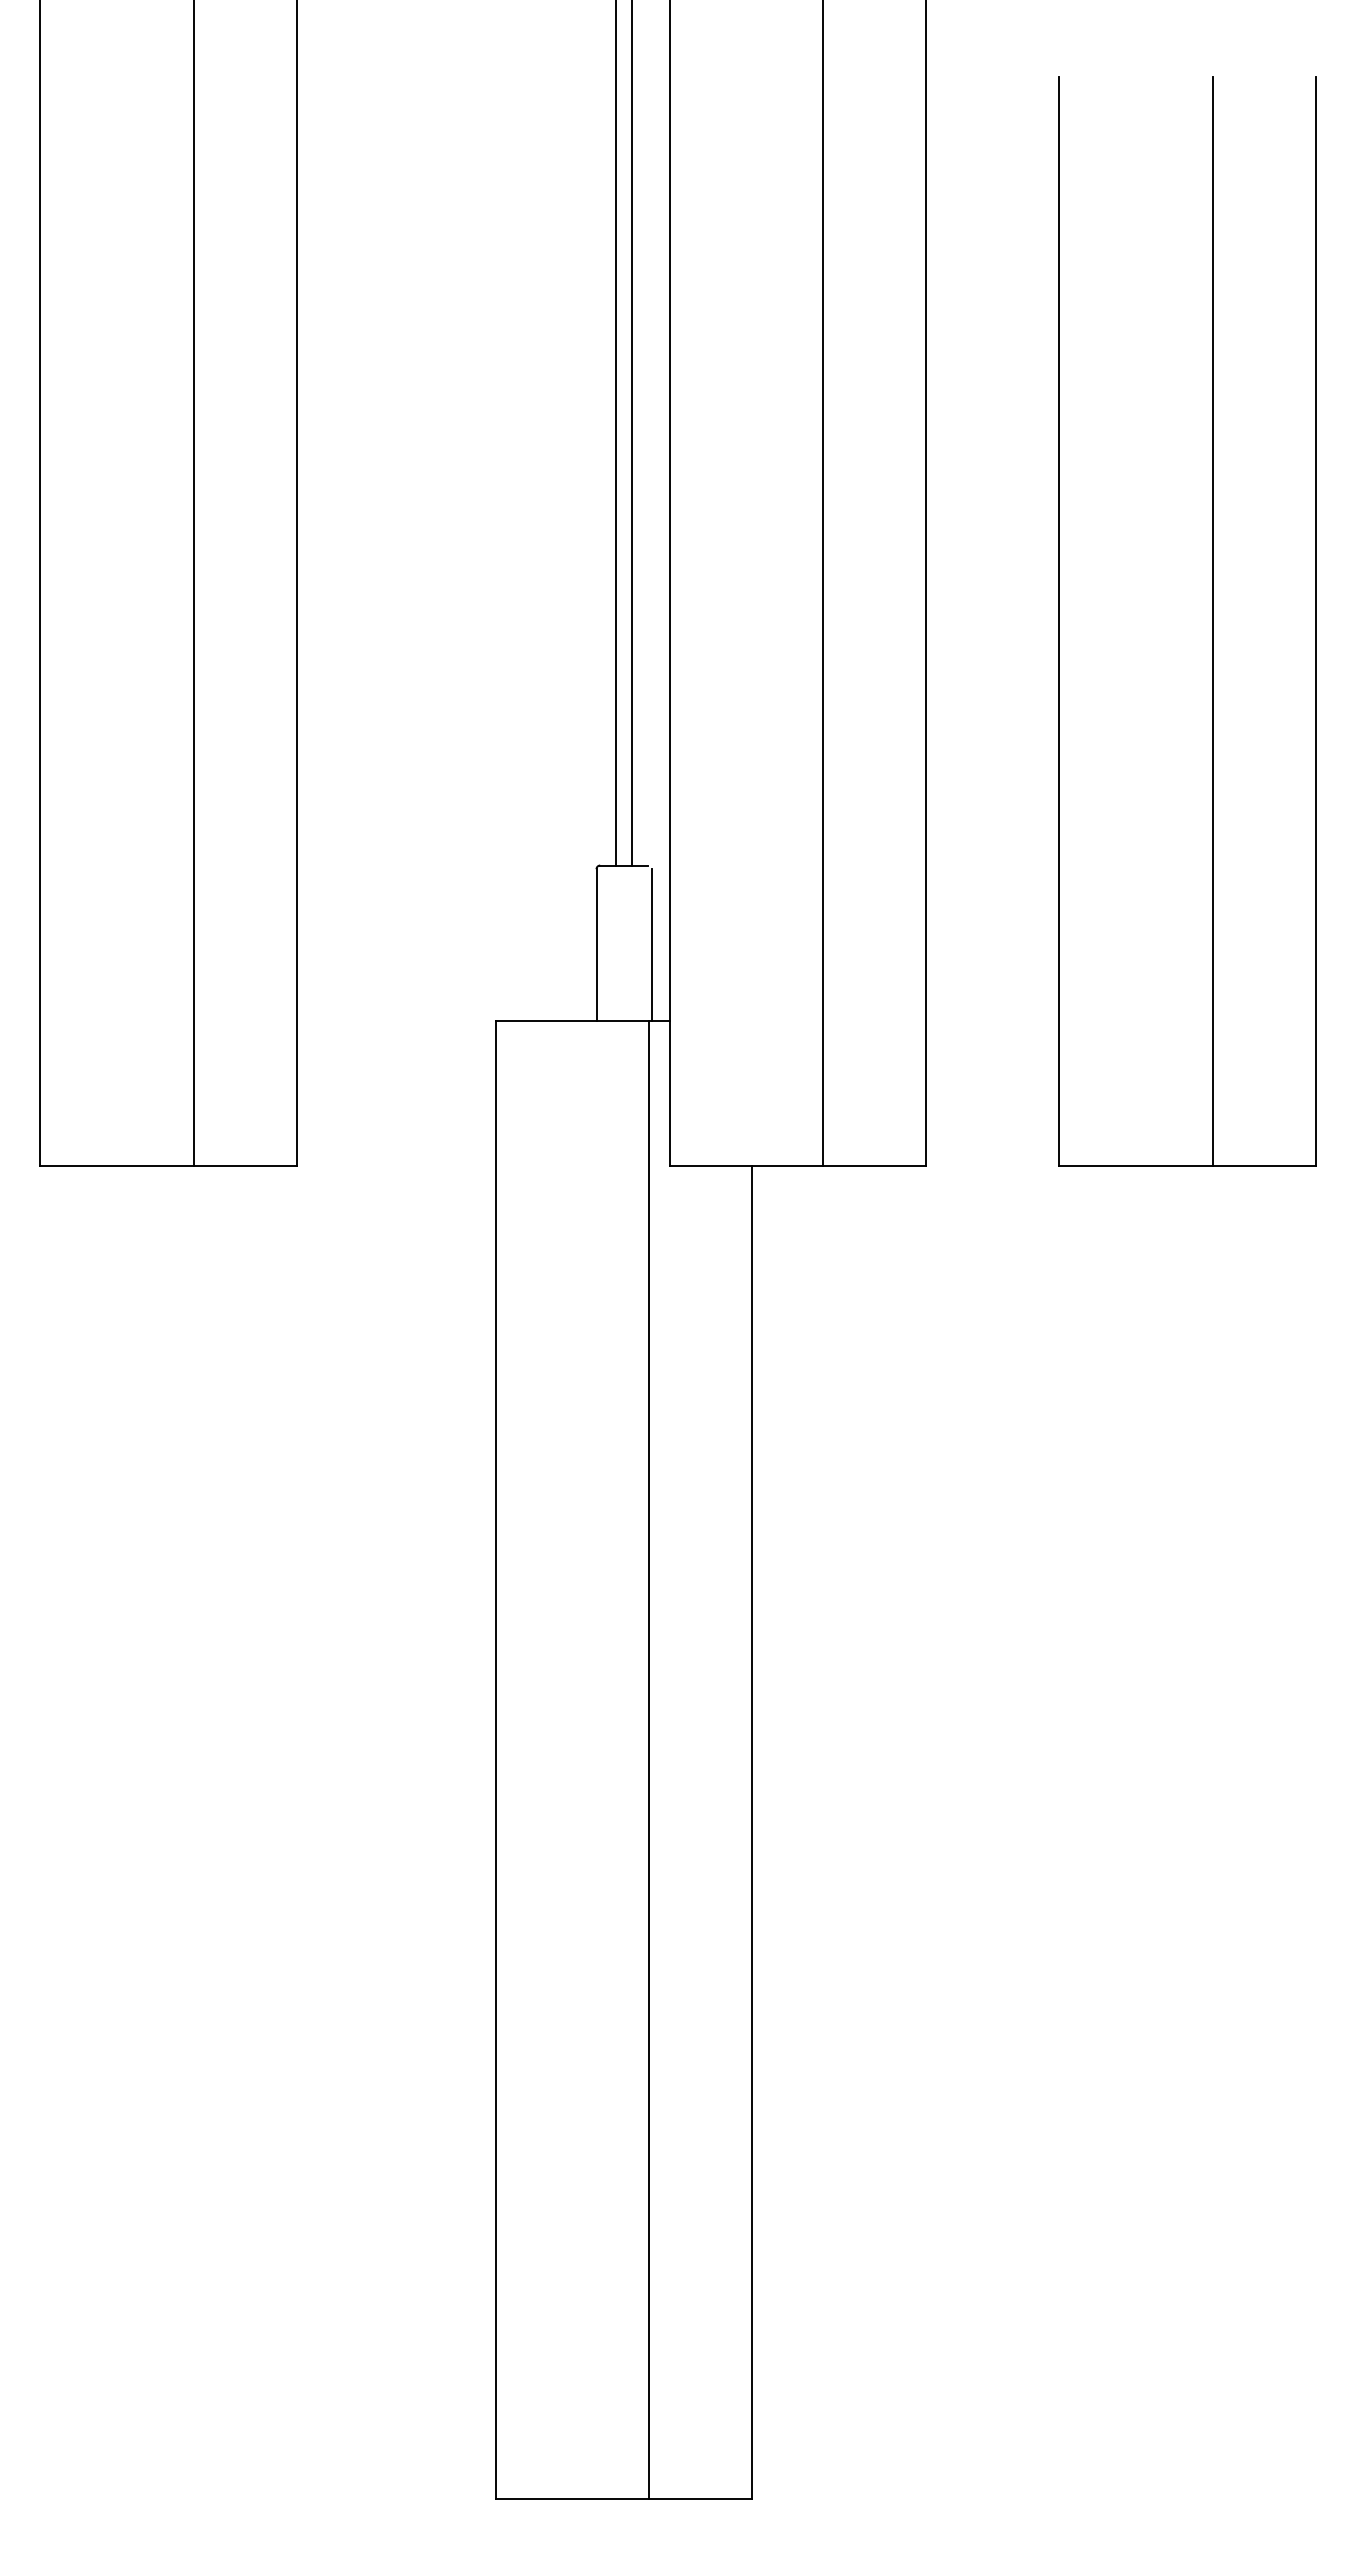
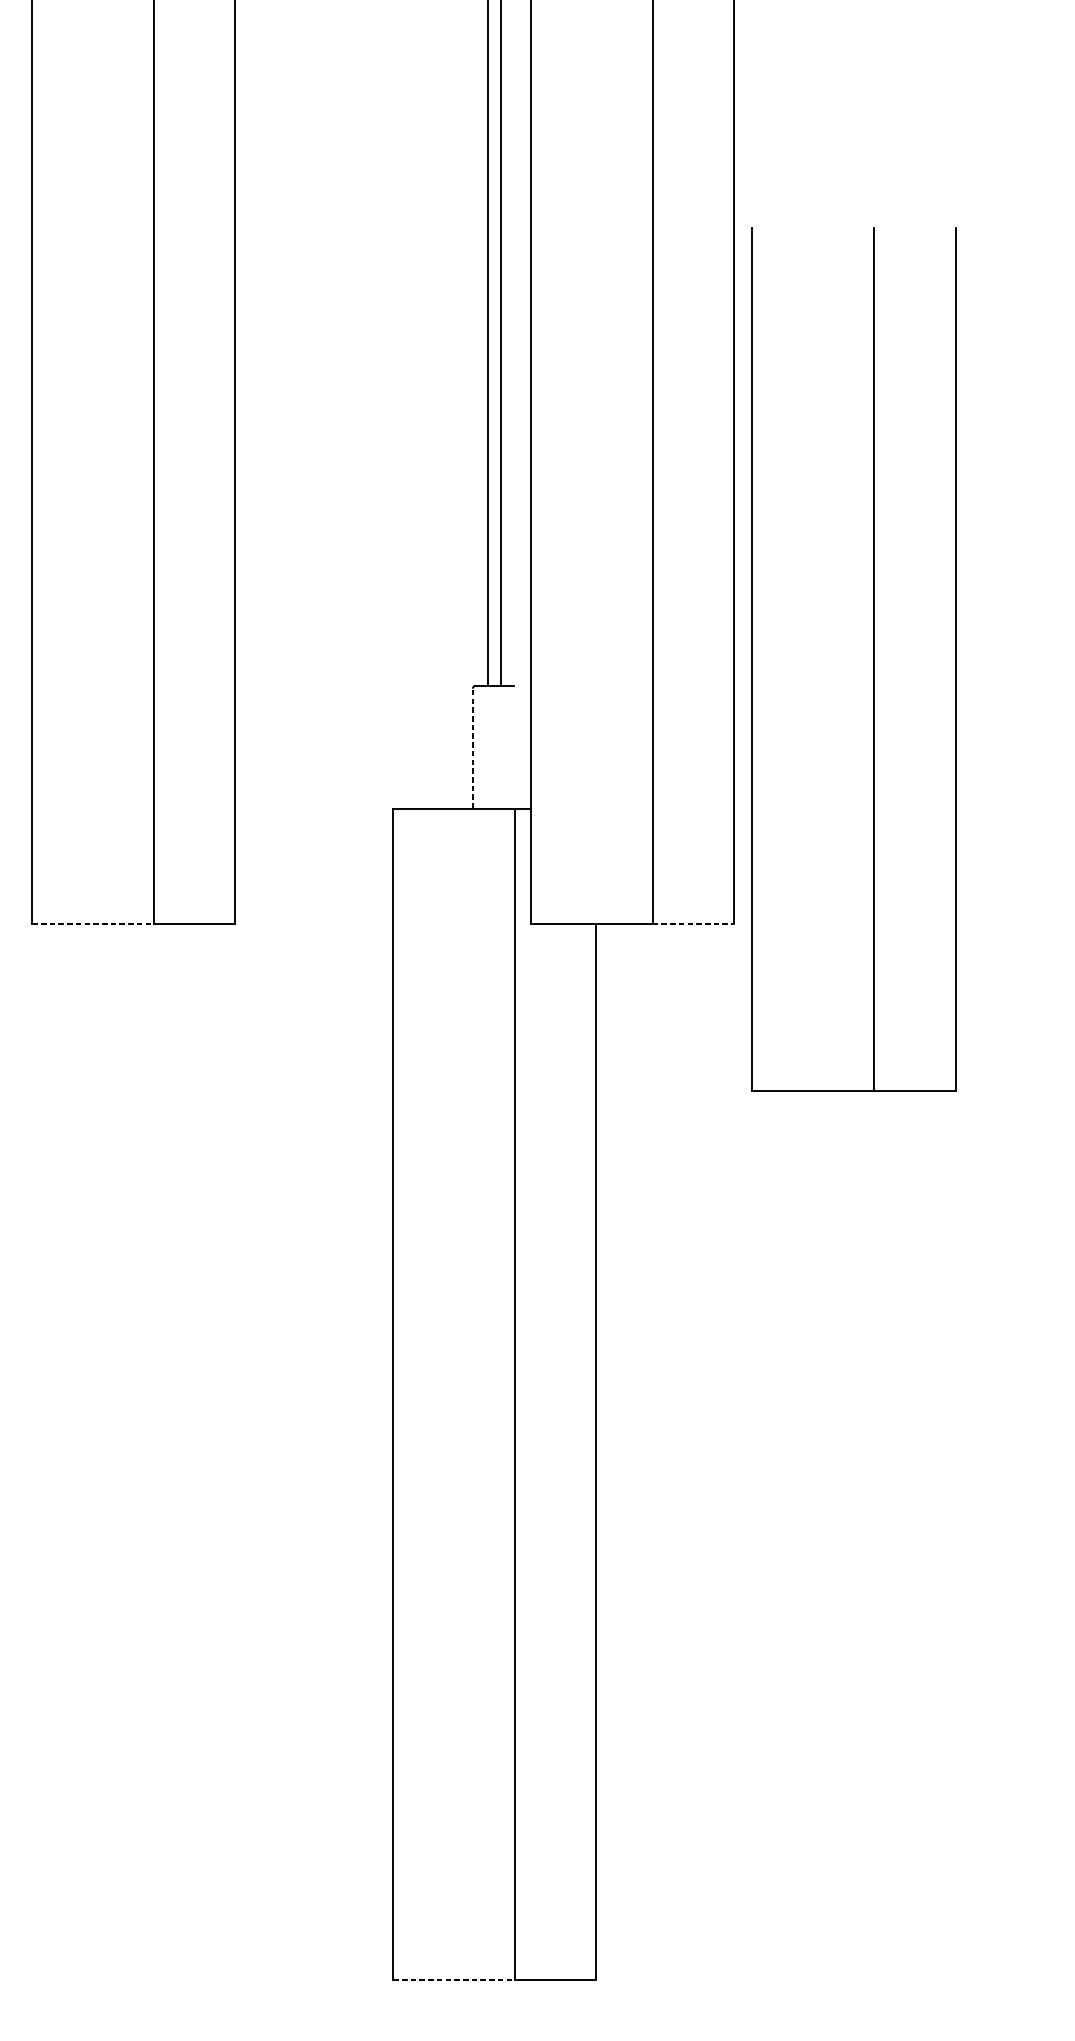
part: (1212, 621) -> (873, 659), moved
line: (596, 944) -> (472, 748), solid -> dashed
line: (651, 944) -> (516, 748), removed
line: (117, 1166) -> (93, 924), solid -> dashed
line: (875, 1166) -> (693, 924), solid -> dashed
line: (572, 2498) -> (453, 1979), solid -> dashed

